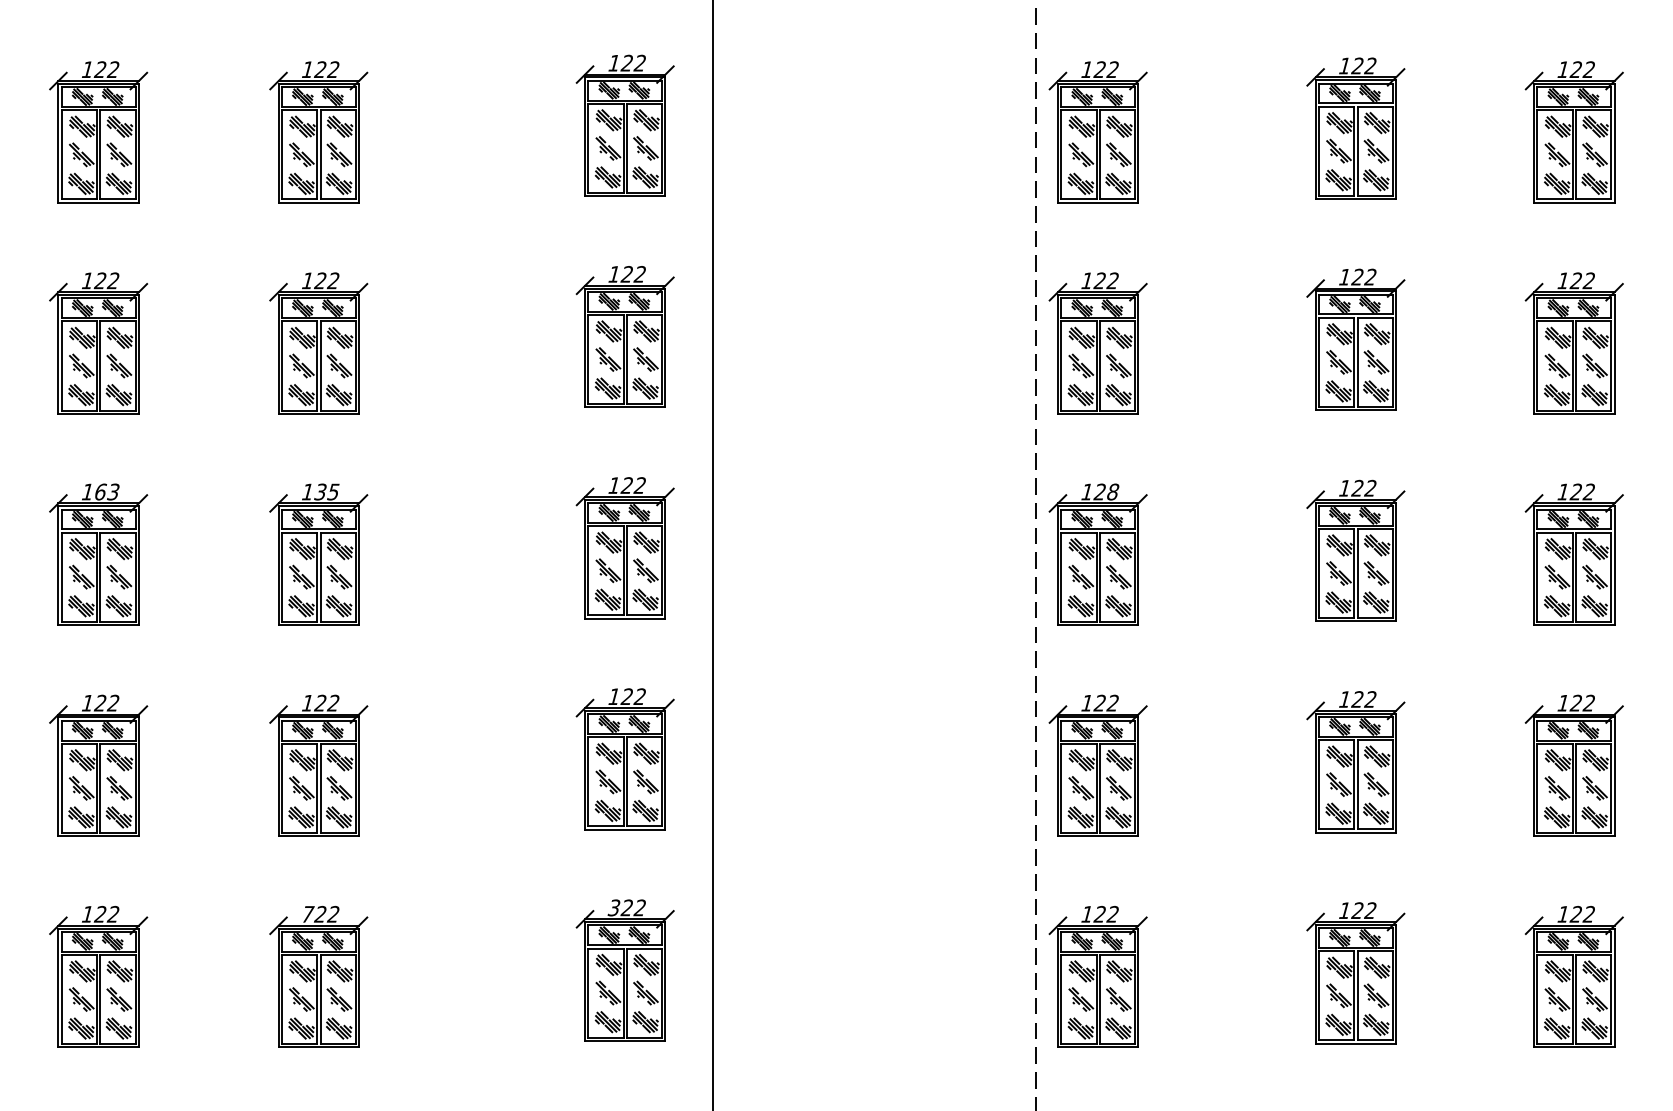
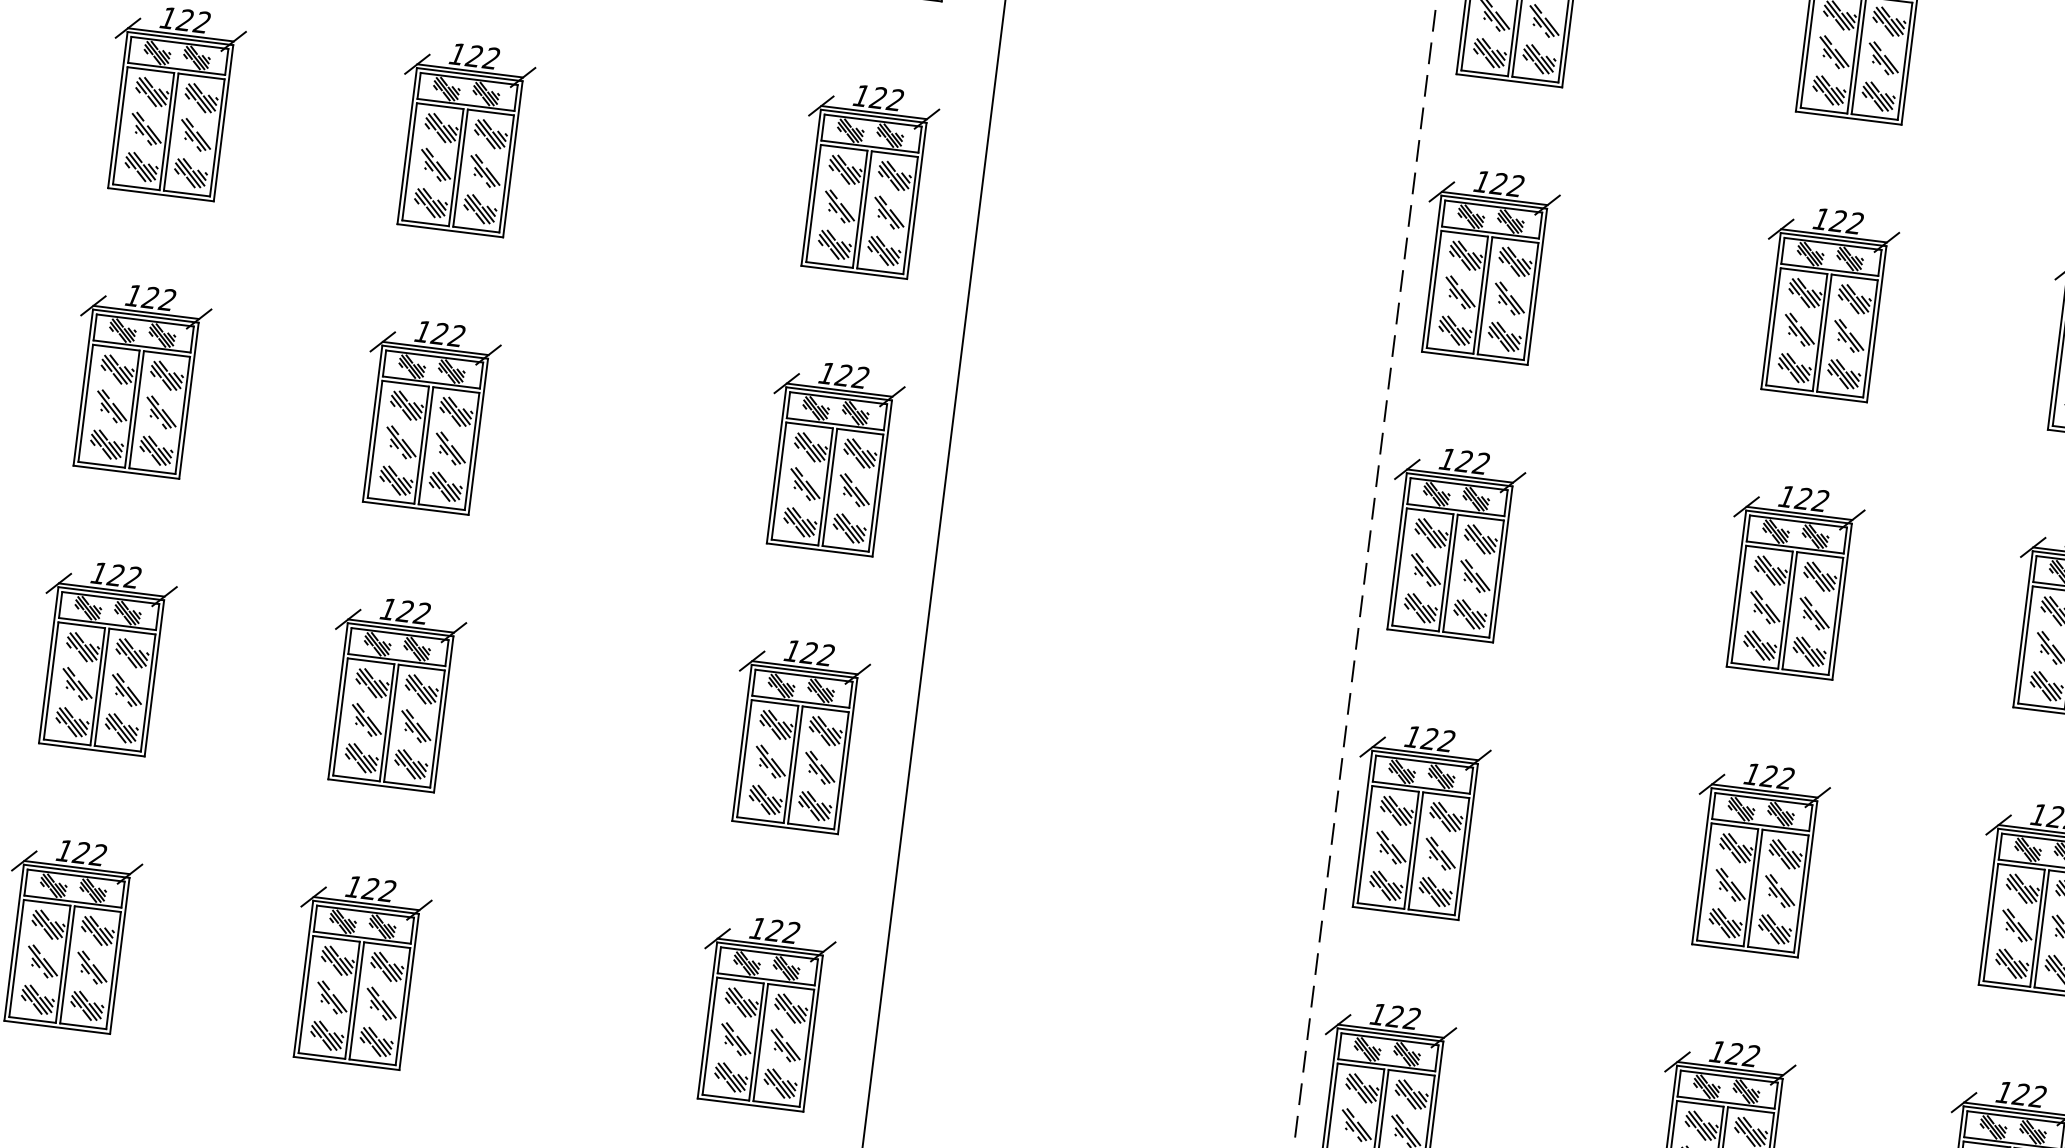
text: (106, 491) -> (158, 298), 163 -> 122
text: (326, 491) -> (447, 334), 135 -> 122
text: (1112, 491) -> (1480, 462), 128 -> 122
text: (613, 907) -> (756, 927), 322 -> 122
text: (308, 914) -> (354, 887), 722 -> 122

